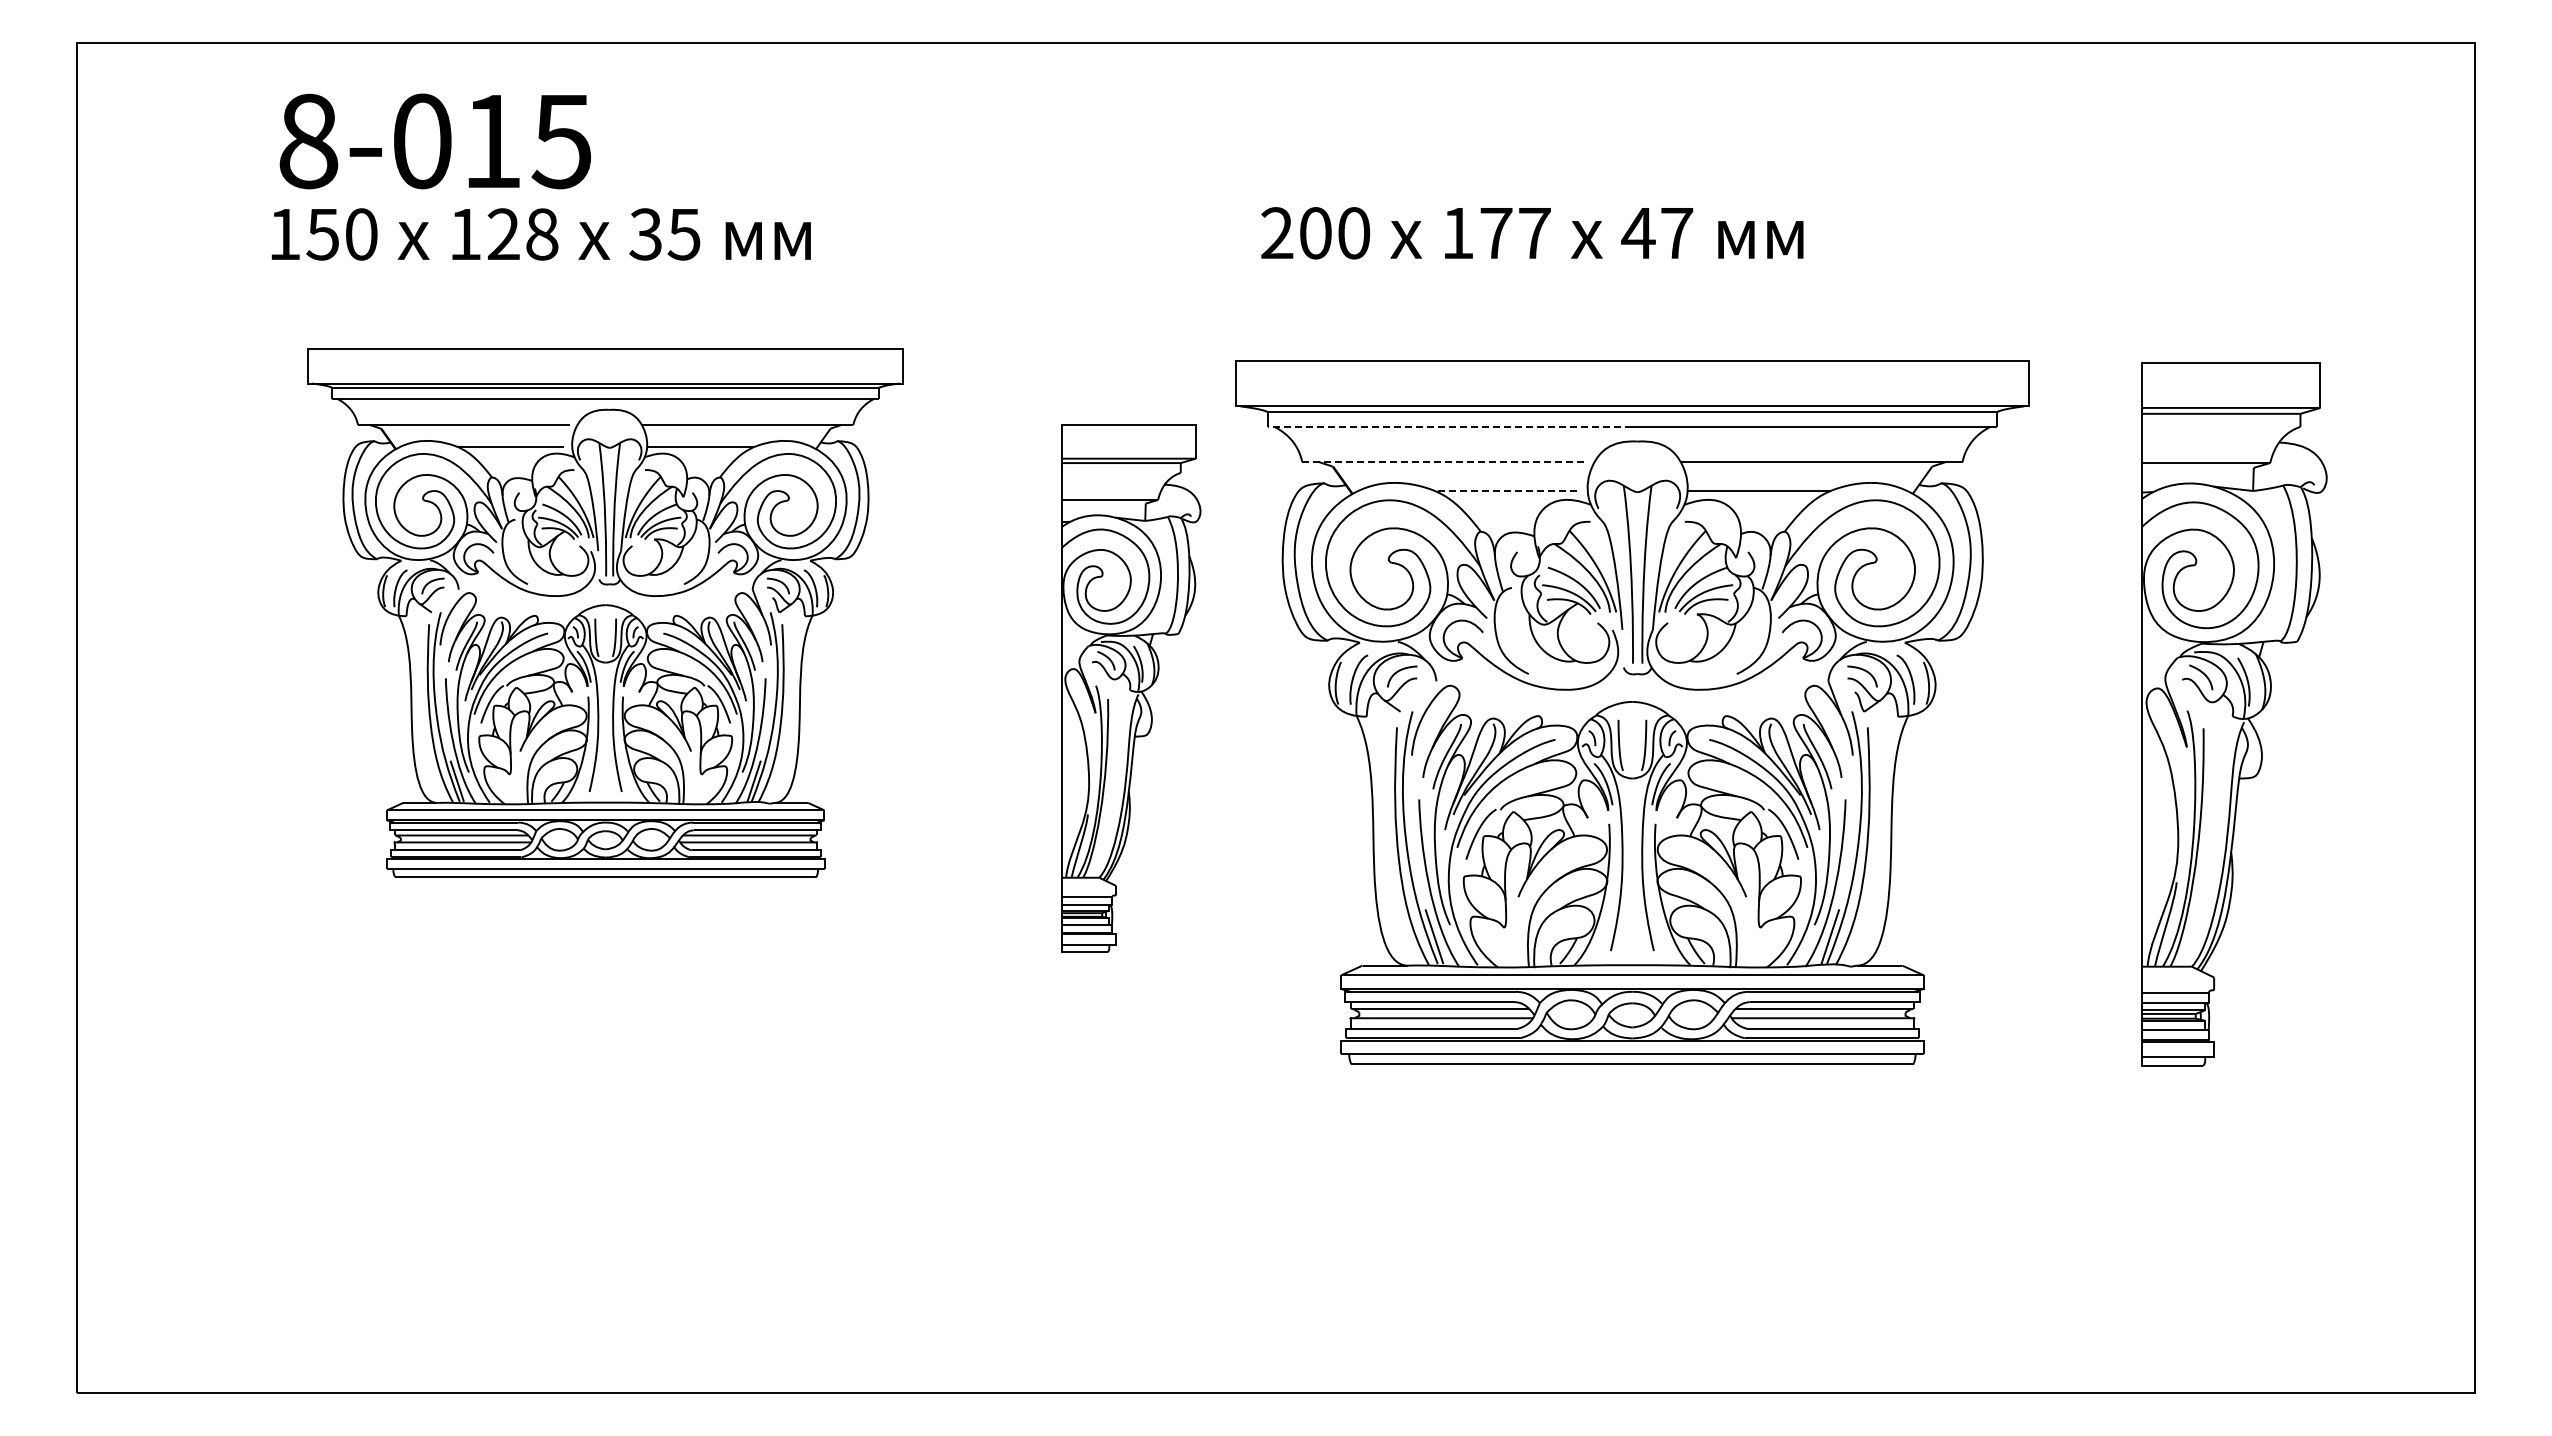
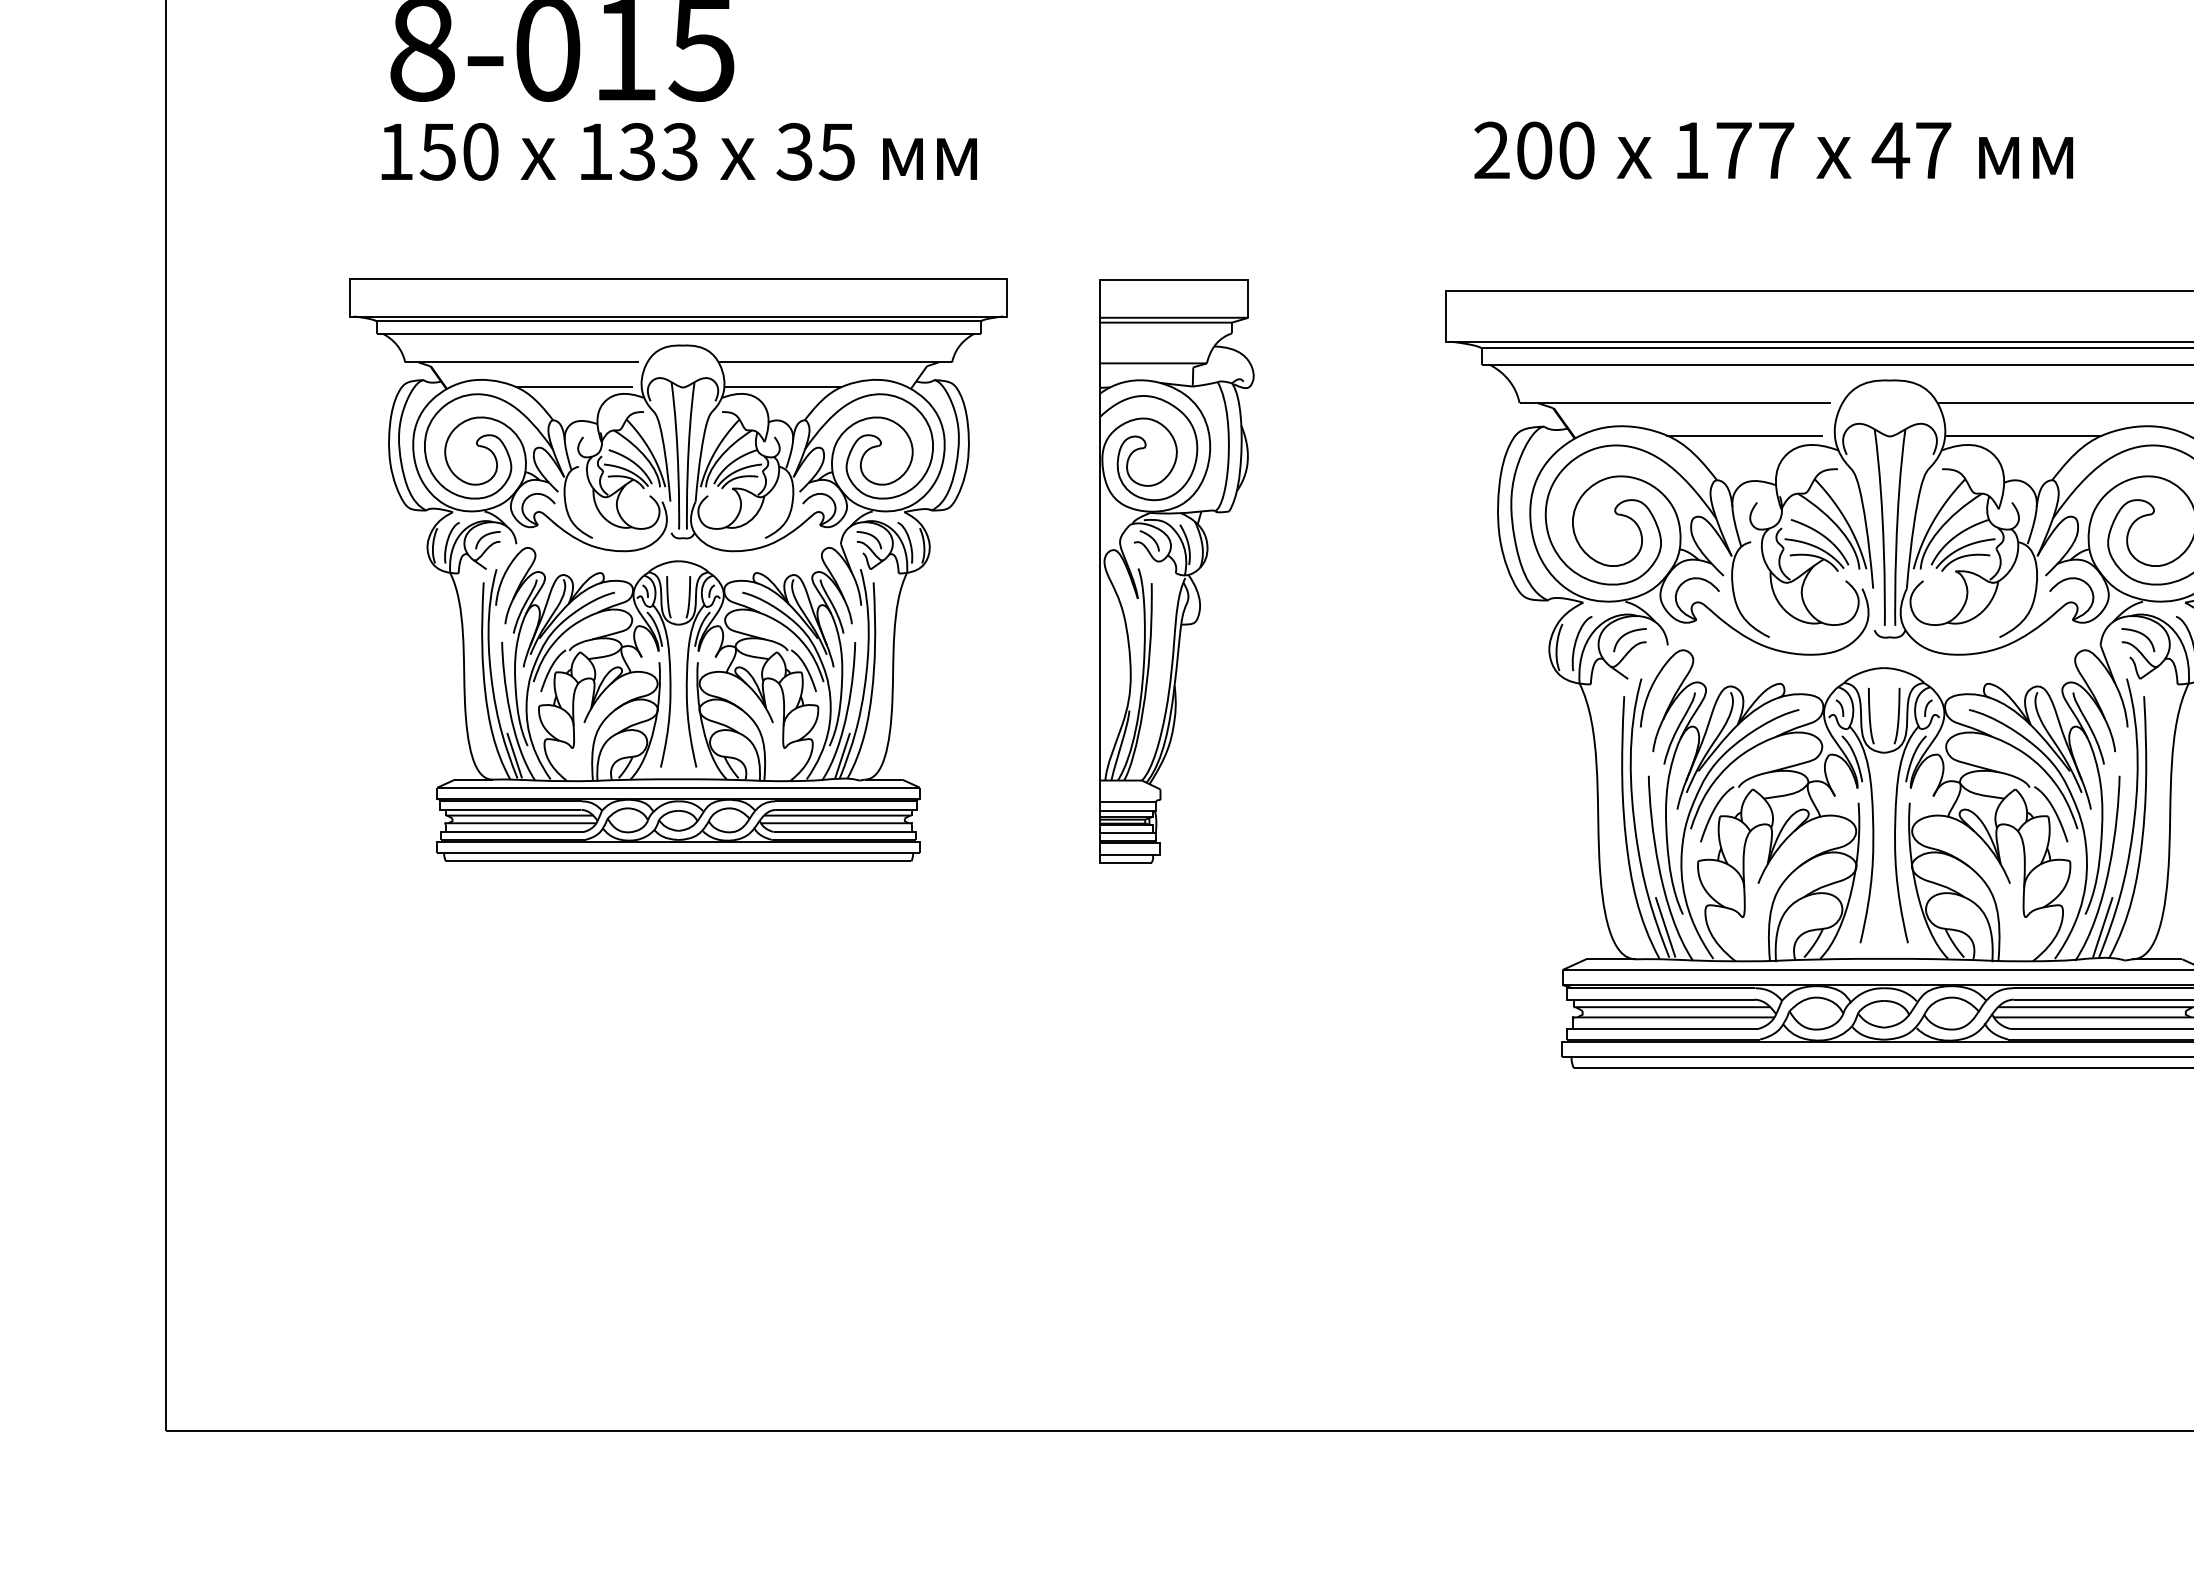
text: (522, 234) -> (658, 151), 128 -> 133
line: (1449, 427) -> (1682, 365), dashed -> solid
line: (1443, 461) -> (1675, 402), dashed -> solid
line: (1505, 491) -> (1744, 435), dashed -> solid
part: (605, 612) -> (678, 569), moved
part: (1131, 688) -> (1177, 571), moved

